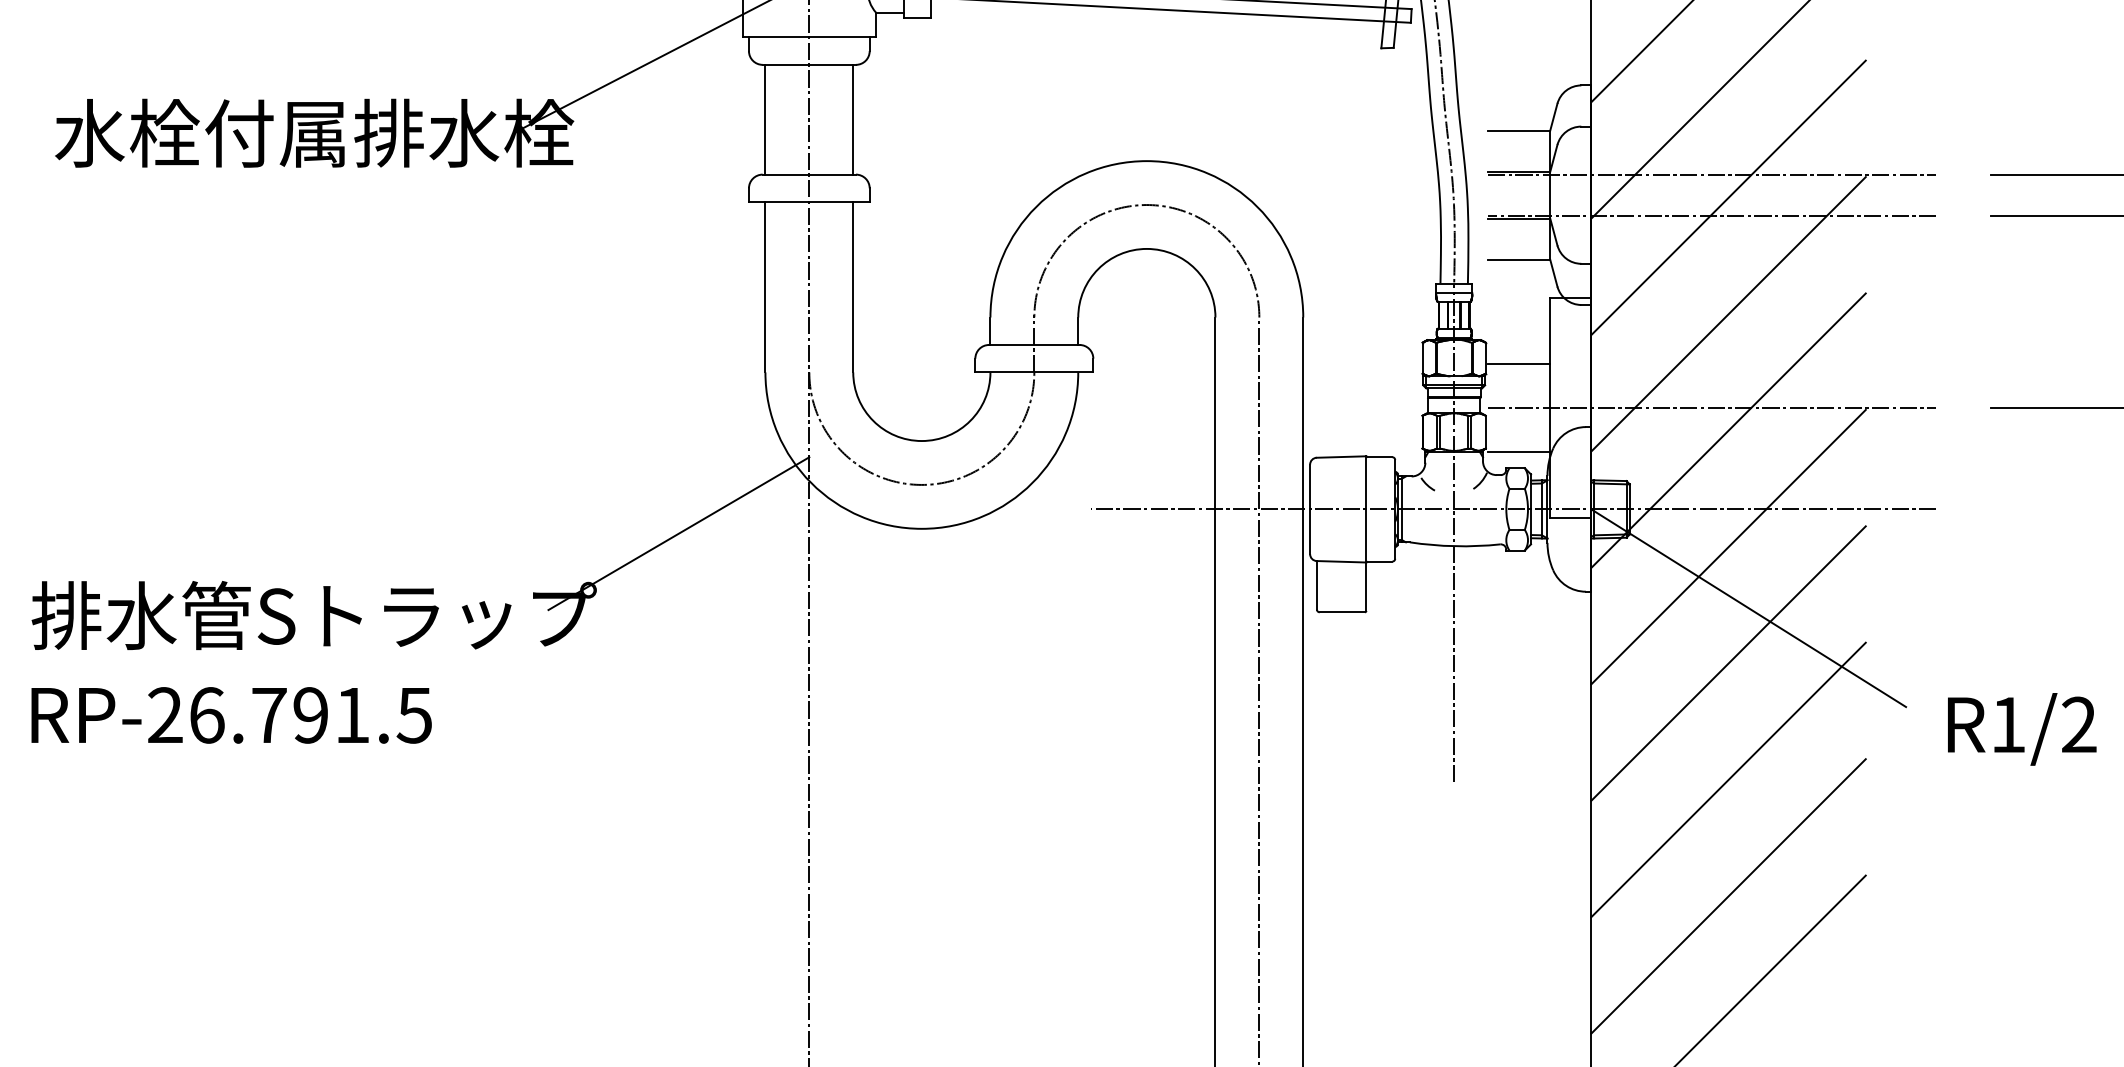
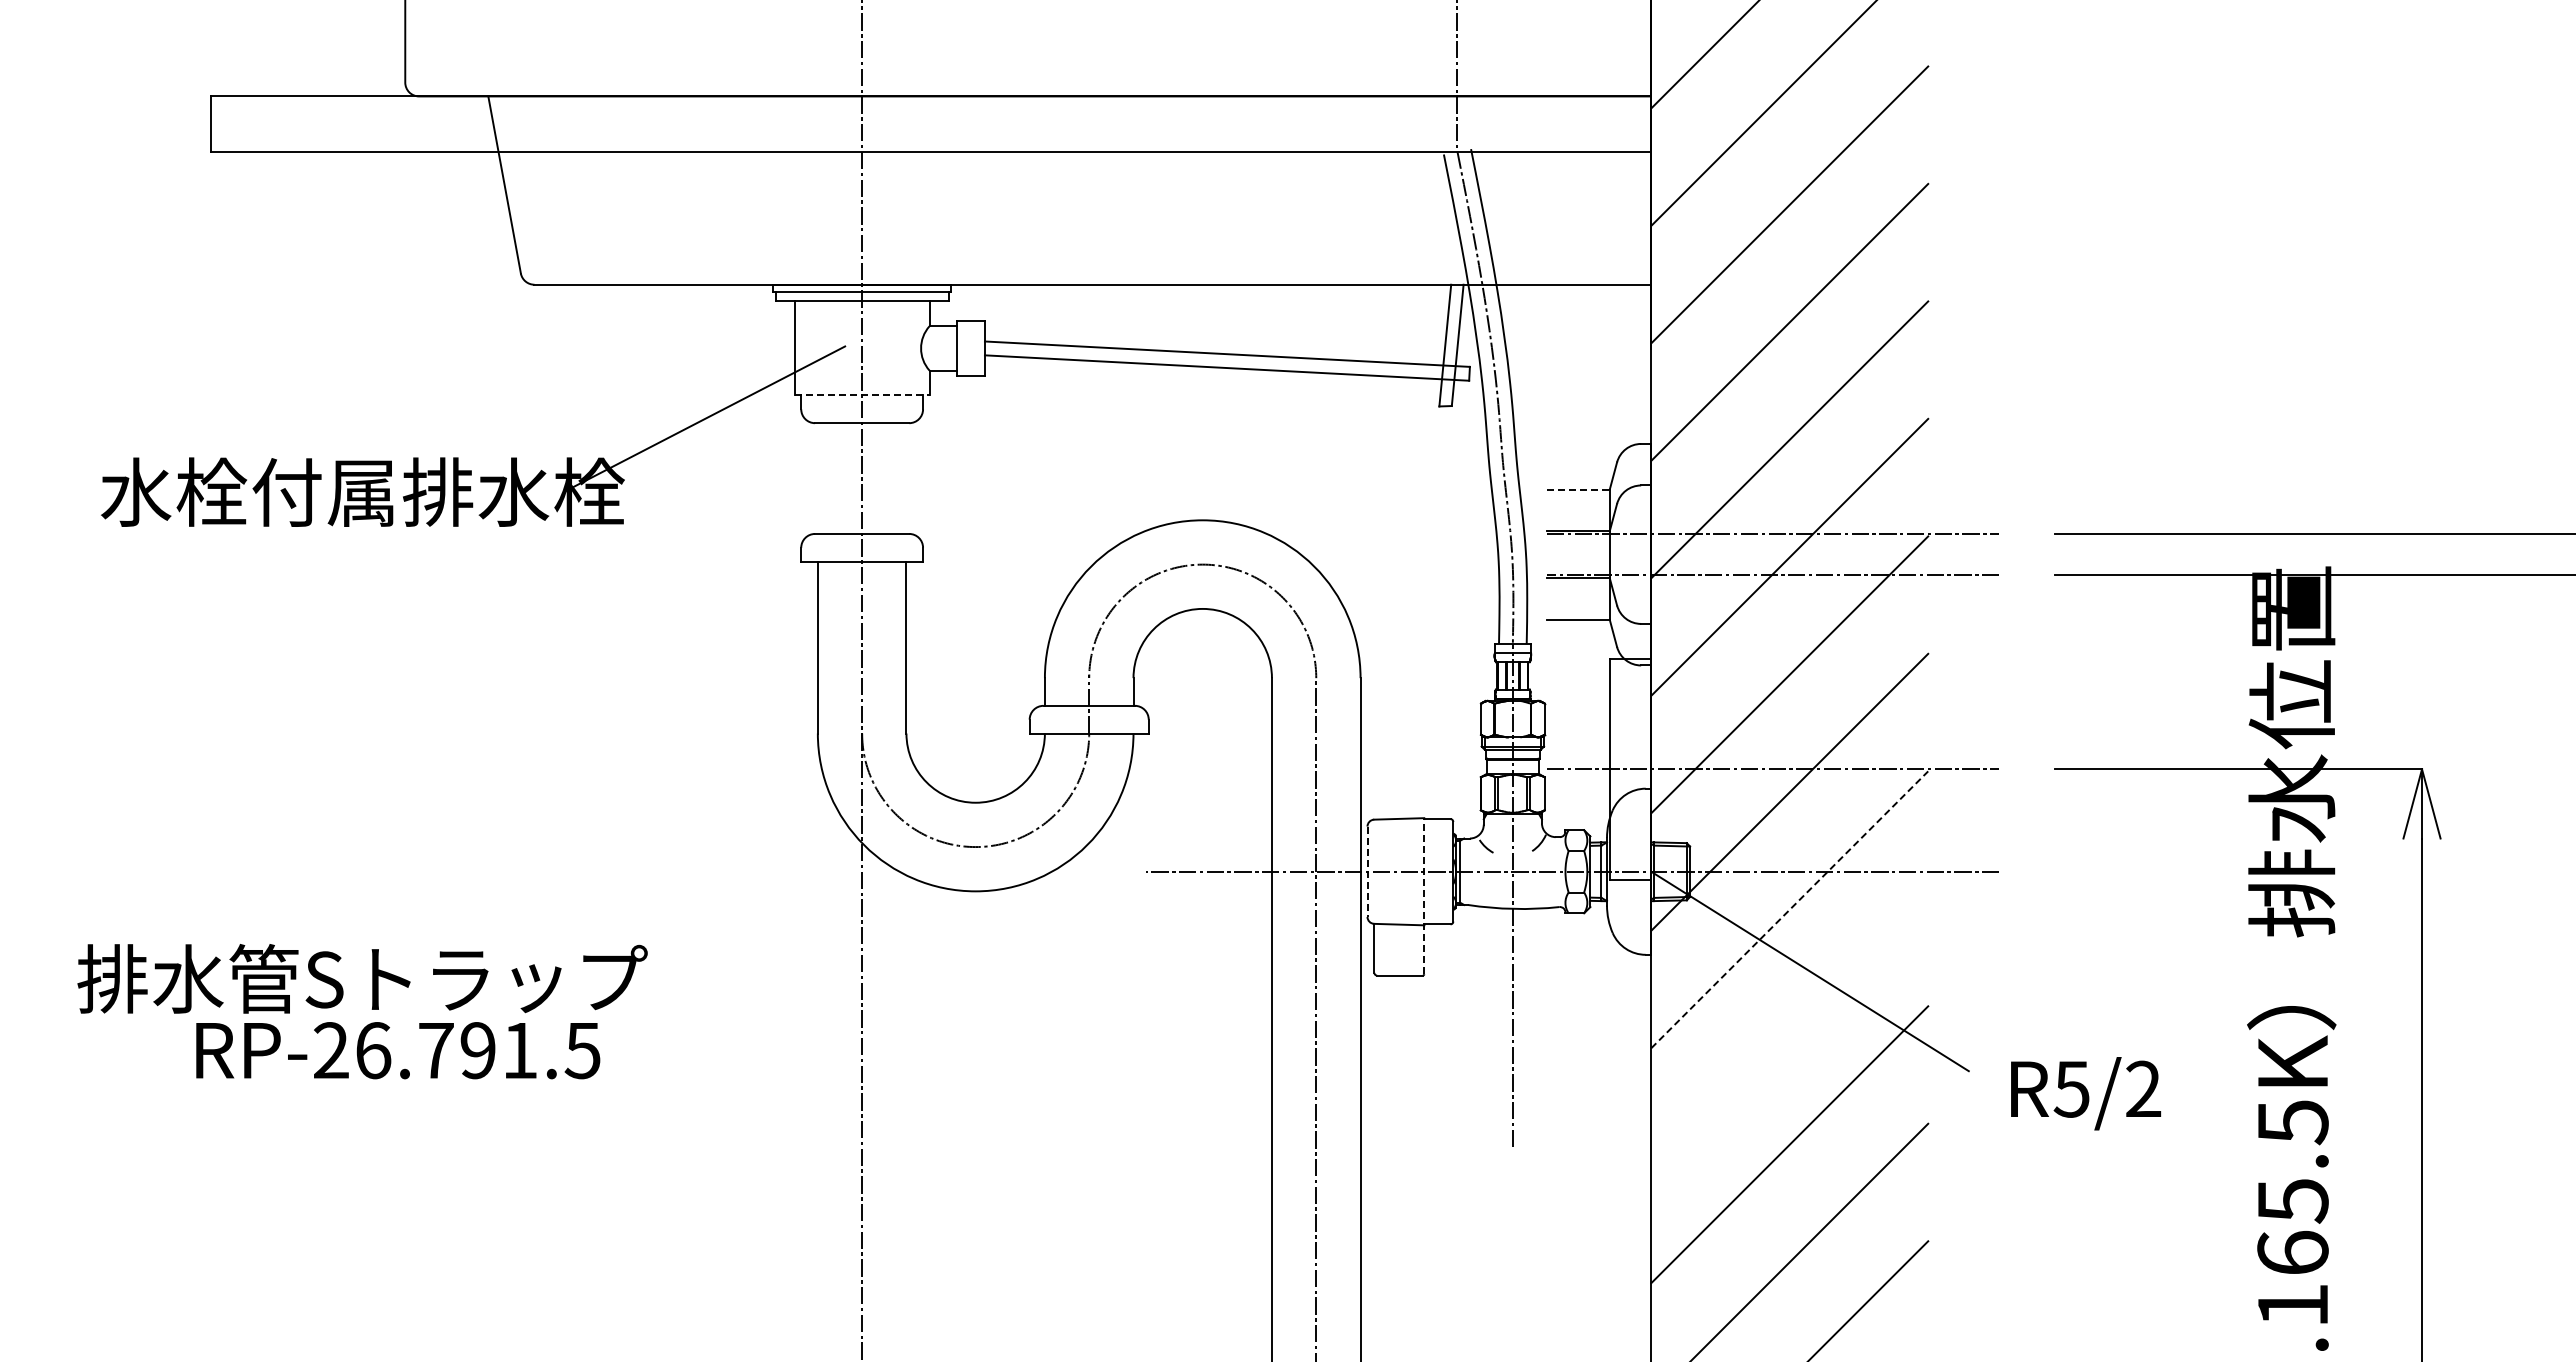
line: (809, 37) -> (862, 395), solid -> dashed
line: (765, 119) -> (817, 478), removed
line: (853, 119) -> (906, 478), removed
line: (1519, 130) -> (1578, 489), solid -> dashed
line: (1518, 364) -> (1577, 725), removed
line: (1518, 451) -> (1577, 813), removed
line: (1310, 510) -> (1367, 872), solid -> dashed
line: (1366, 532) -> (1424, 895), solid -> dashed
line: (678, 533) -> (730, 896), removed
line: (1728, 546) -> (1789, 909), solid -> dashed
line: (1728, 662) -> (1789, 1026), removed
text: (231, 715) -> (398, 1050), moved
text: (2007, 725) -> (2071, 1089), R1/2 -> R5/2

